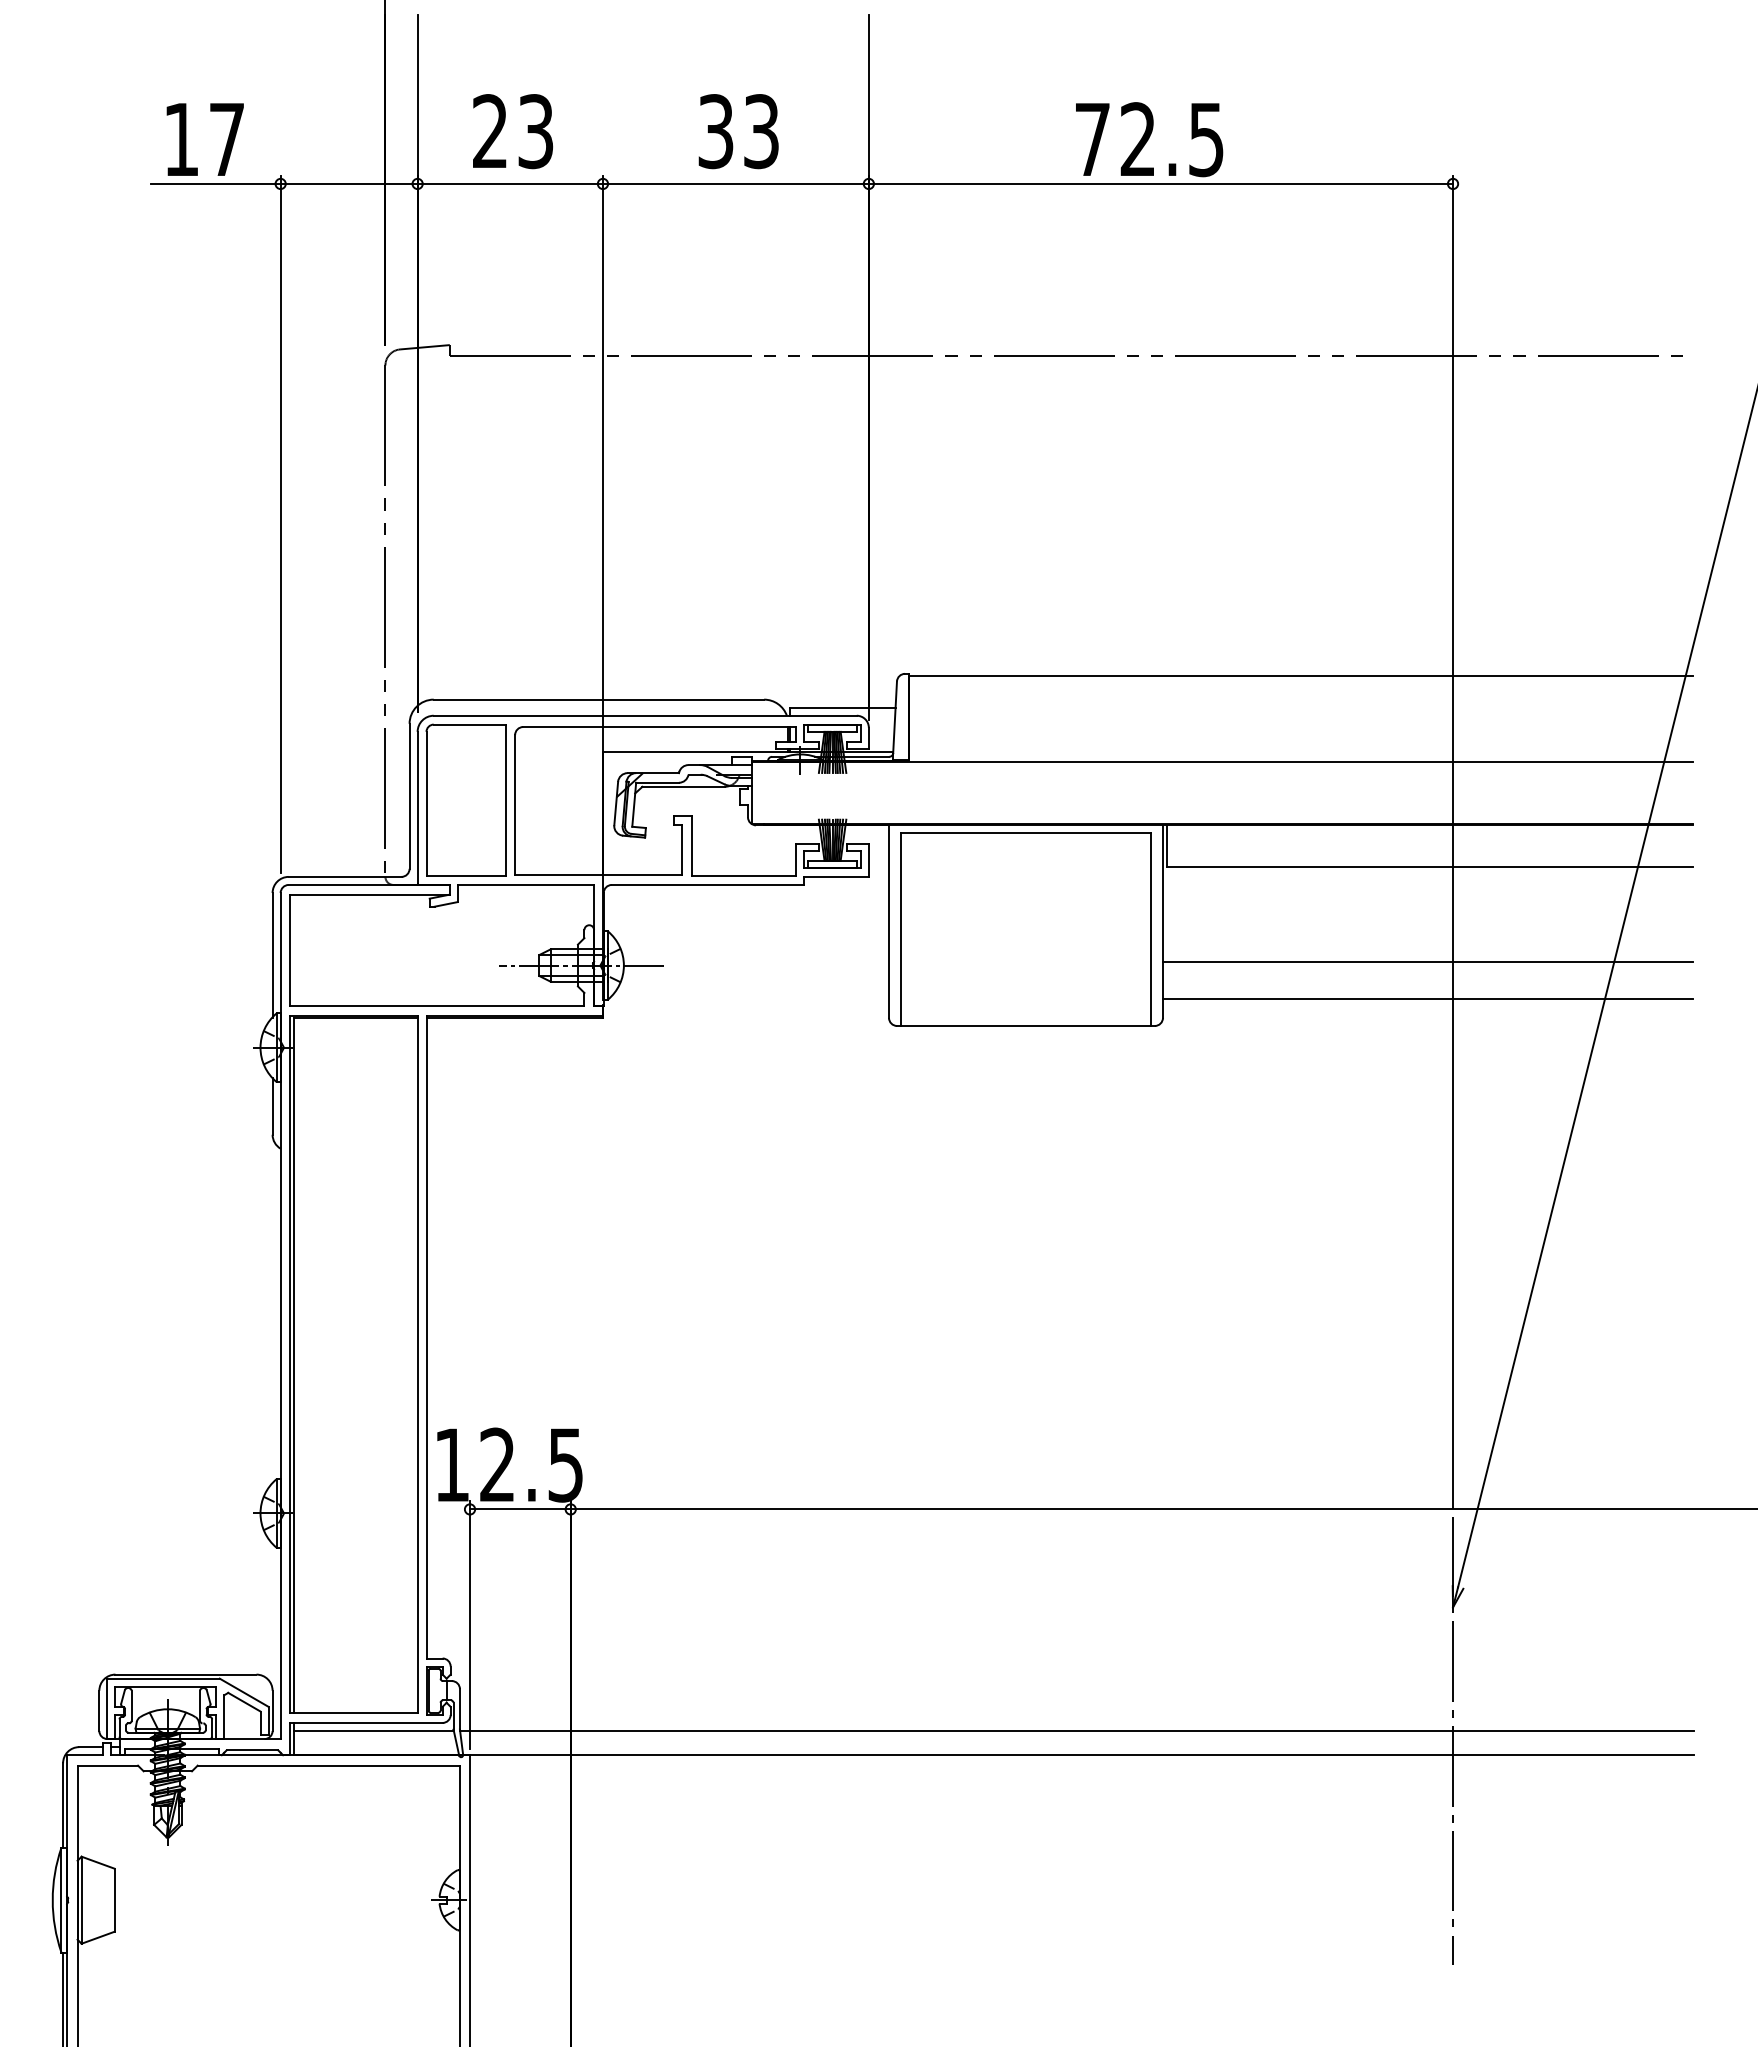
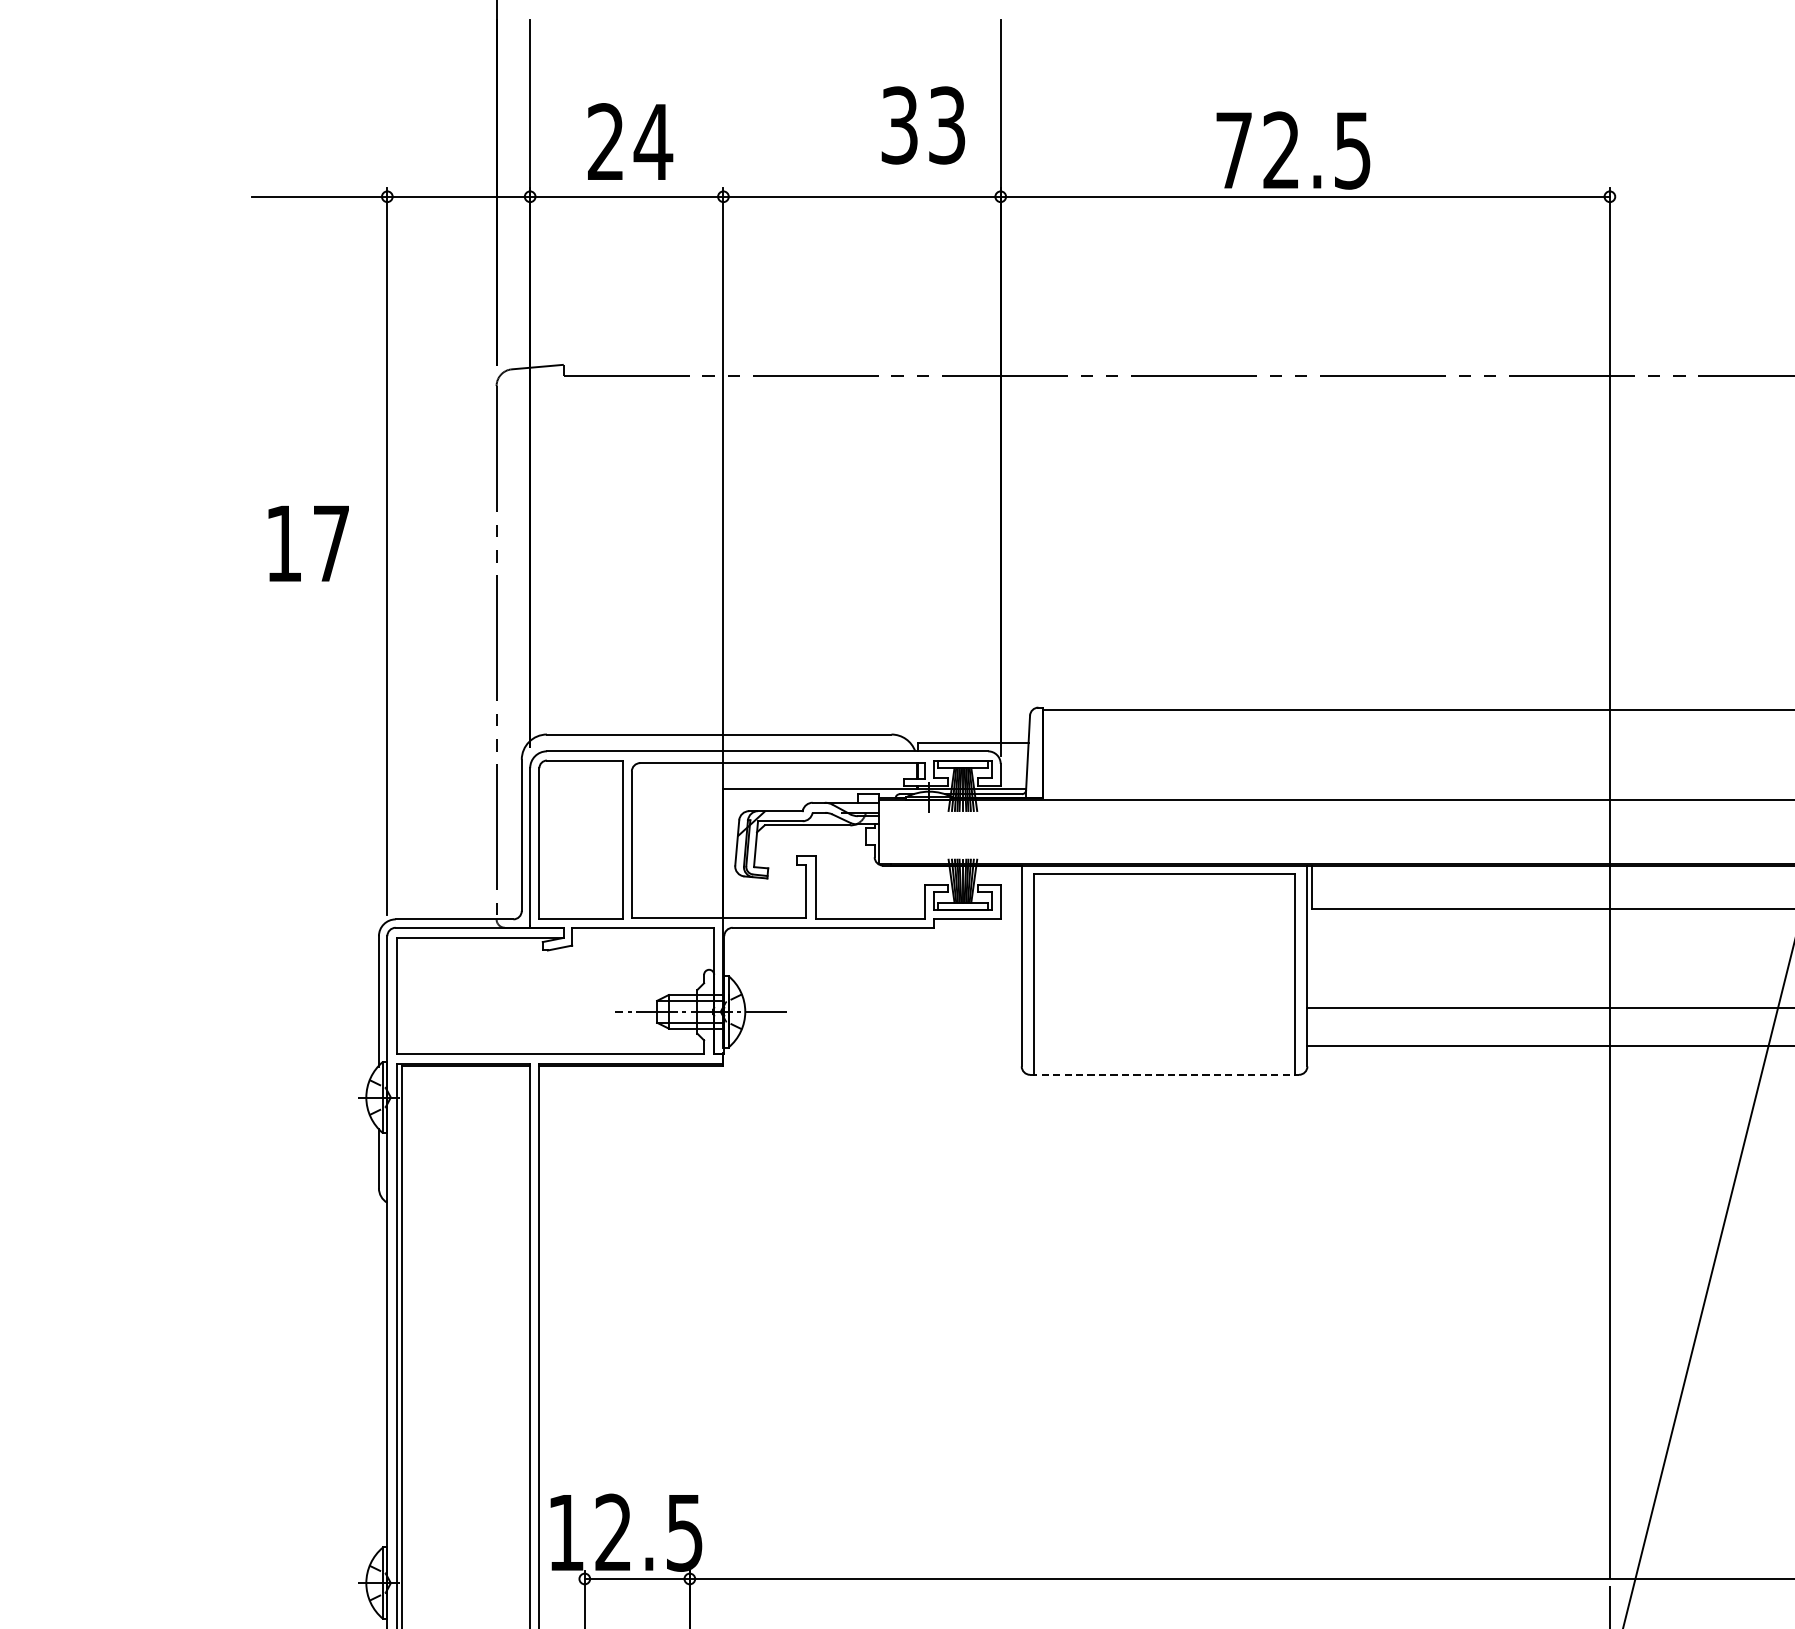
text: (535, 131) -> (653, 142), 23 -> 24
text: (738, 131) -> (923, 125), moved
text: (204, 139) -> (307, 543), moved
line: (1025, 1025) -> (1164, 1074), solid -> dashed

